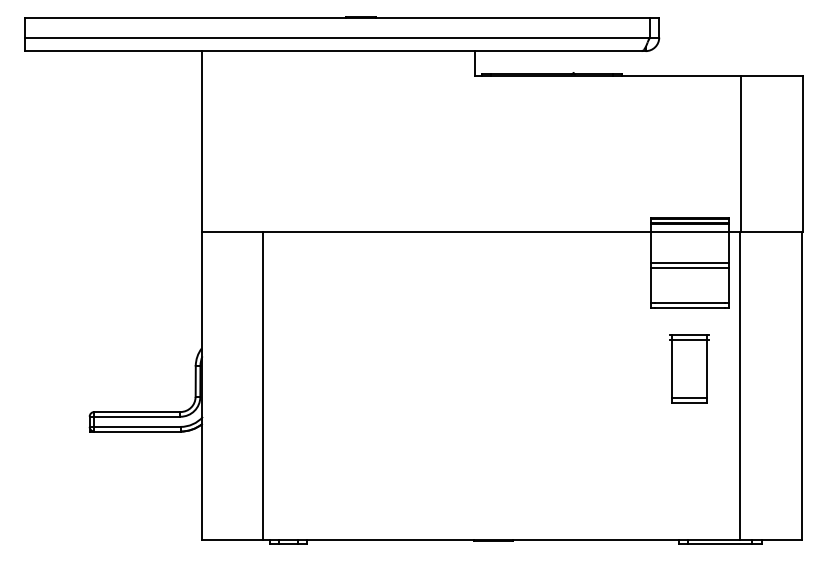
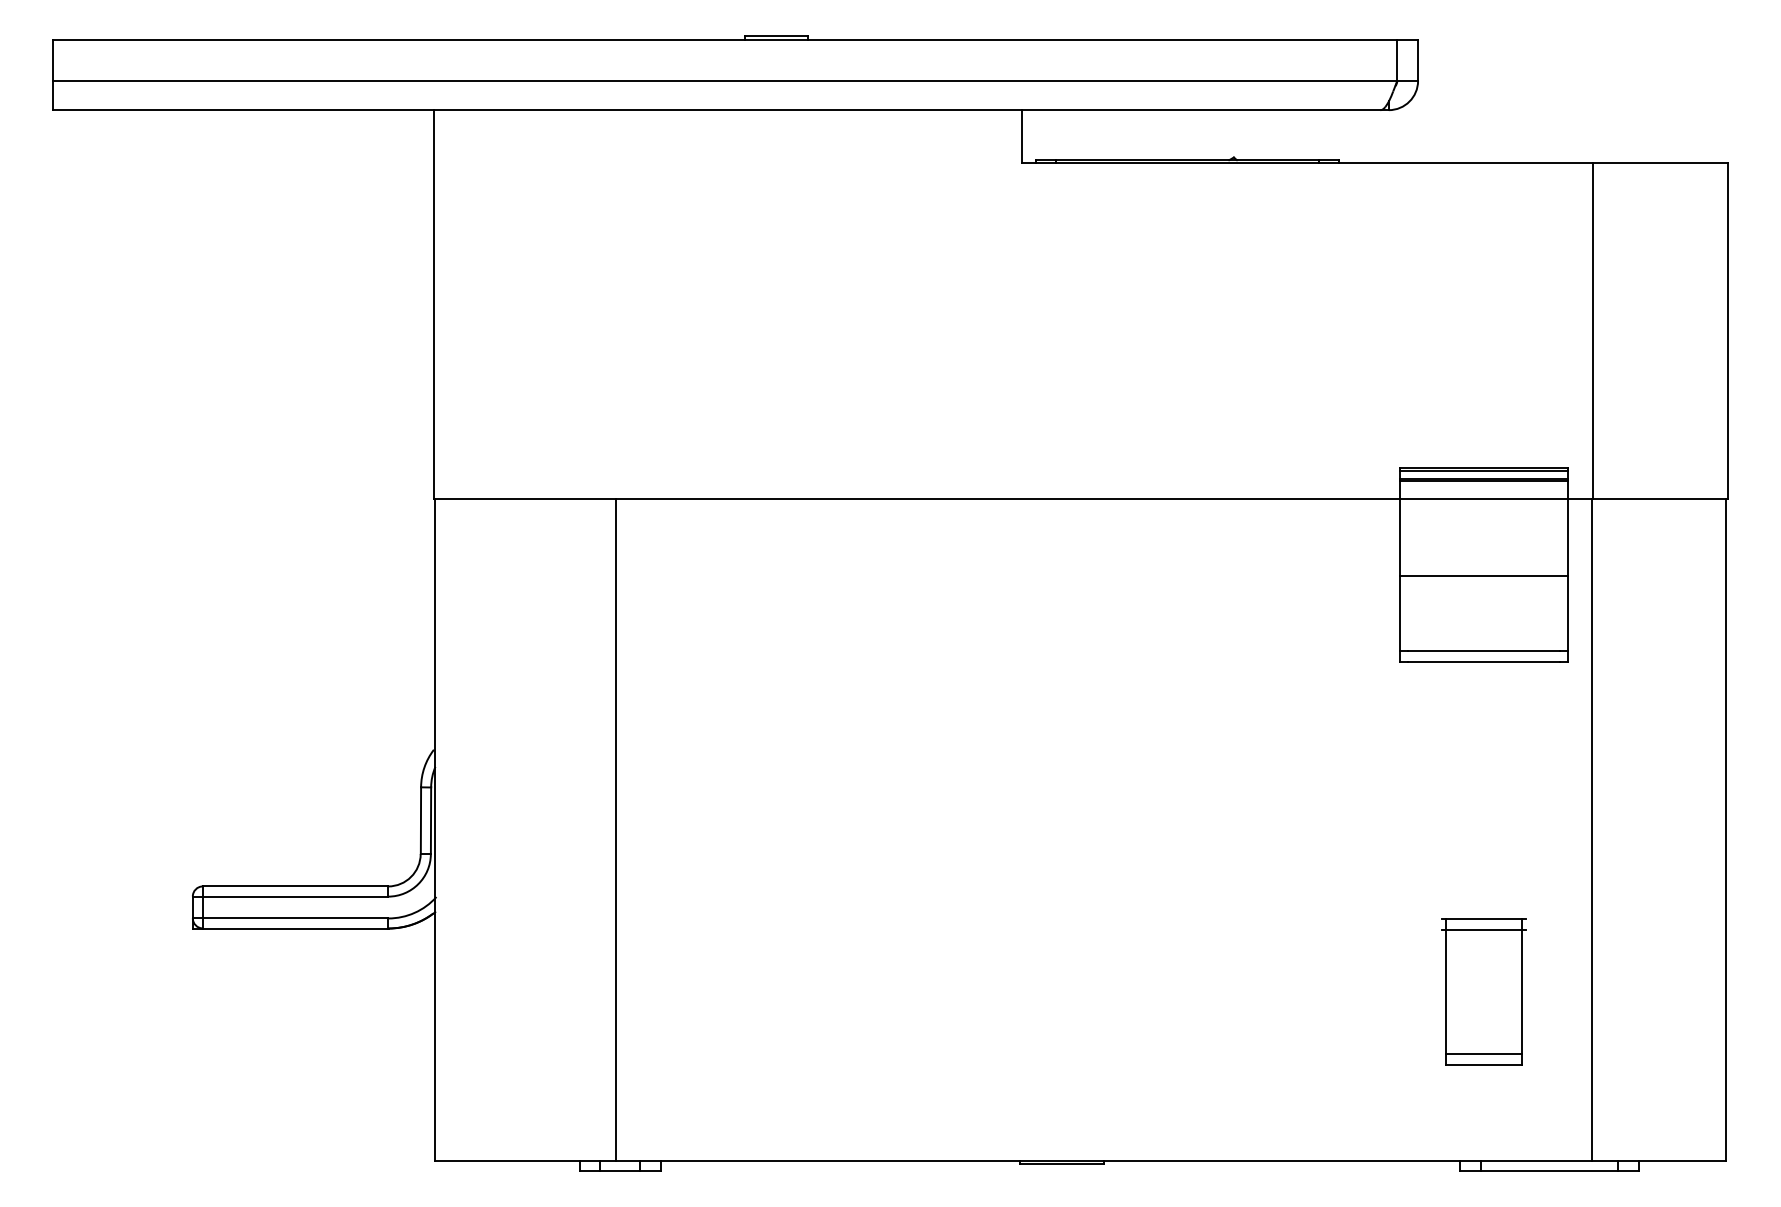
line: (689, 262) -> (1483, 564), removed
part: (689, 368) -> (1483, 990), moved
line: (263, 385) -> (616, 829), moved

